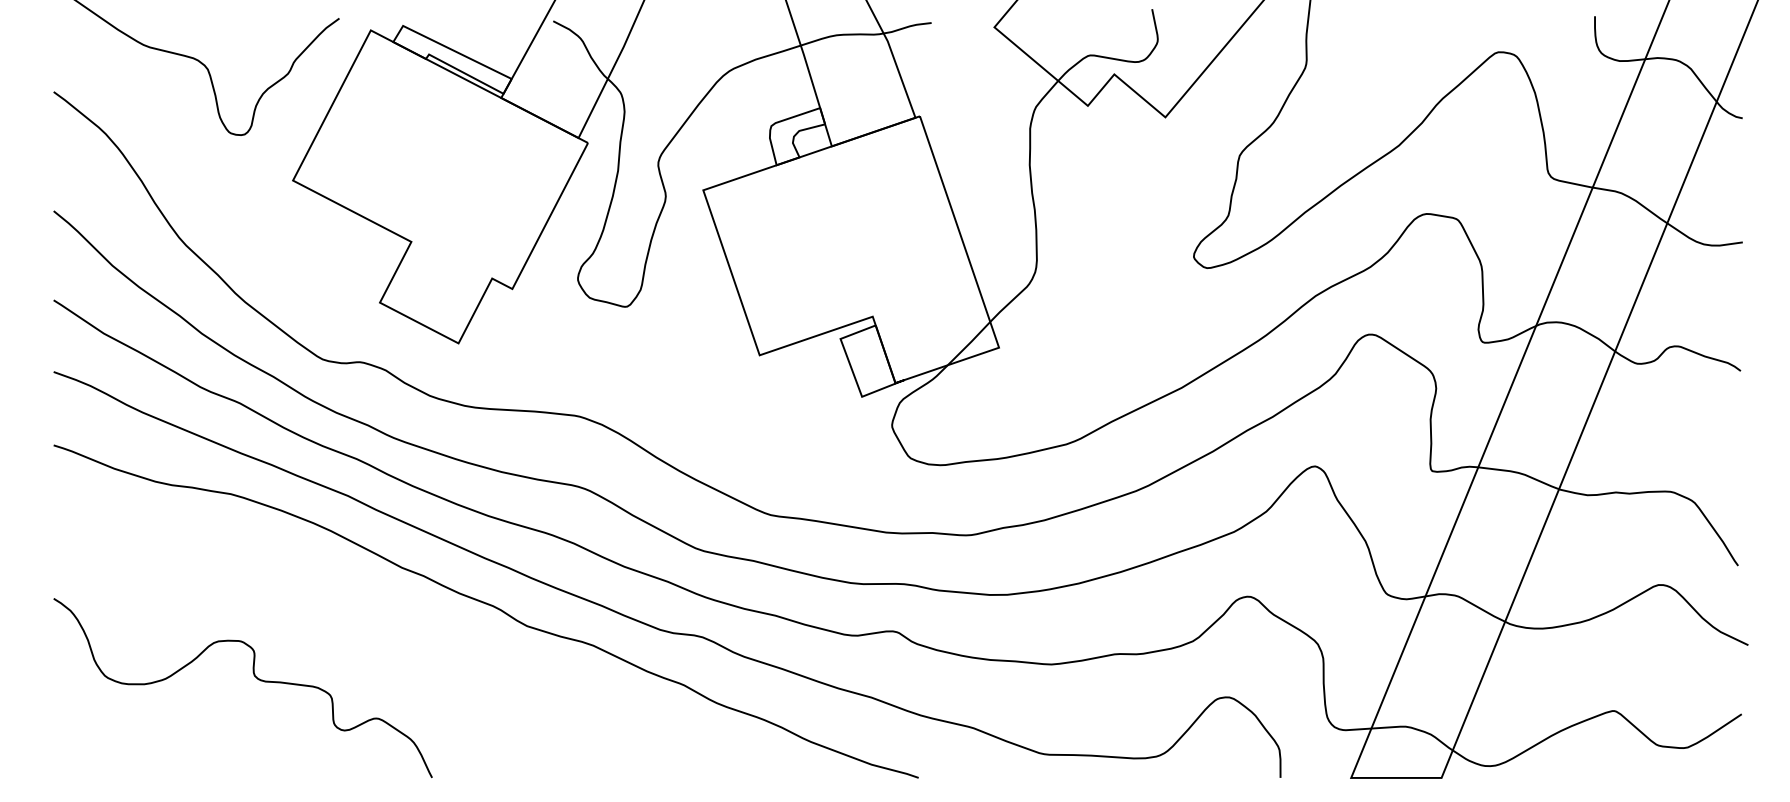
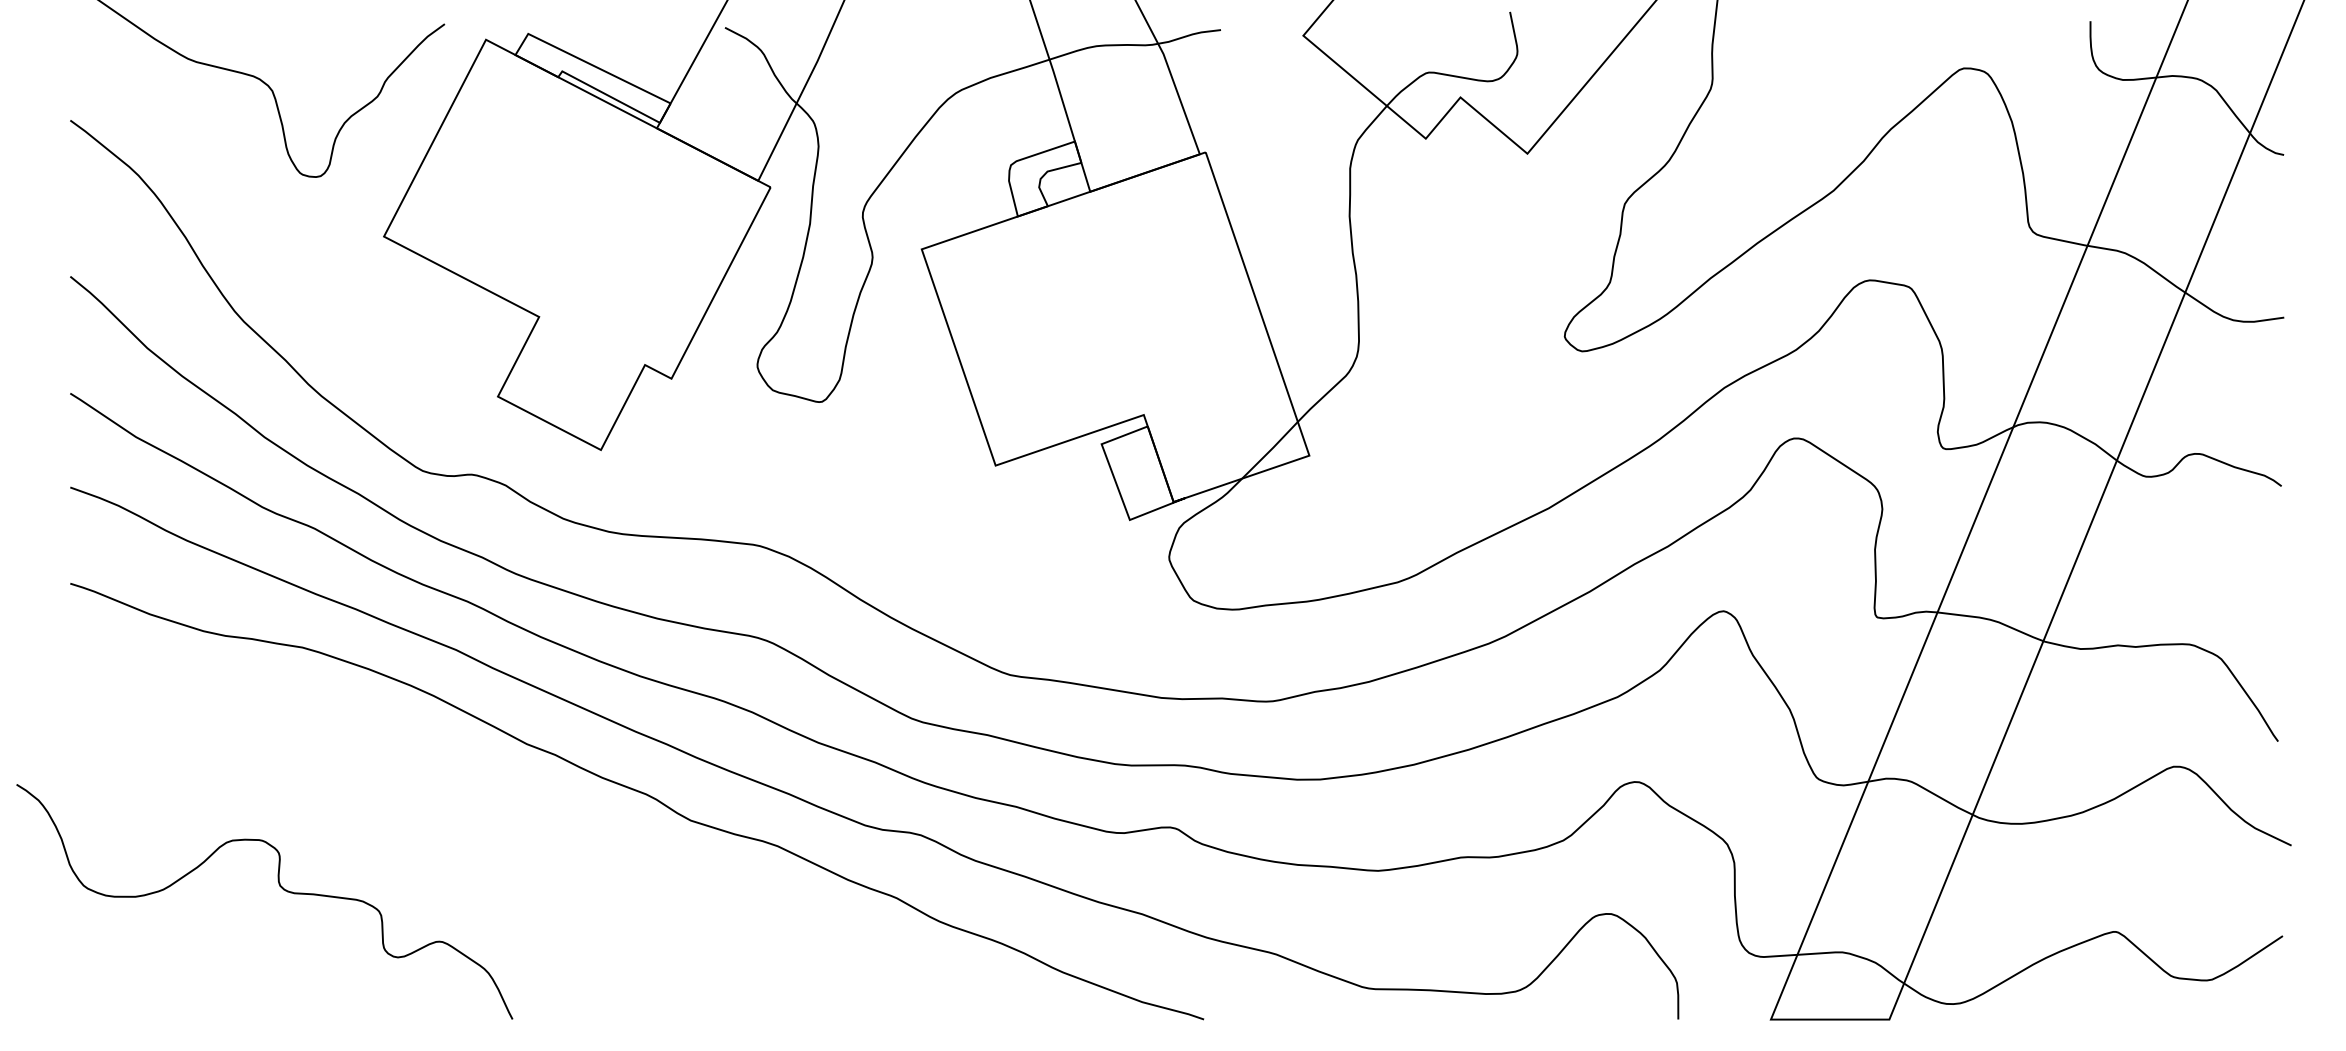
curve: (254, 676) -> (279, 886), moved

